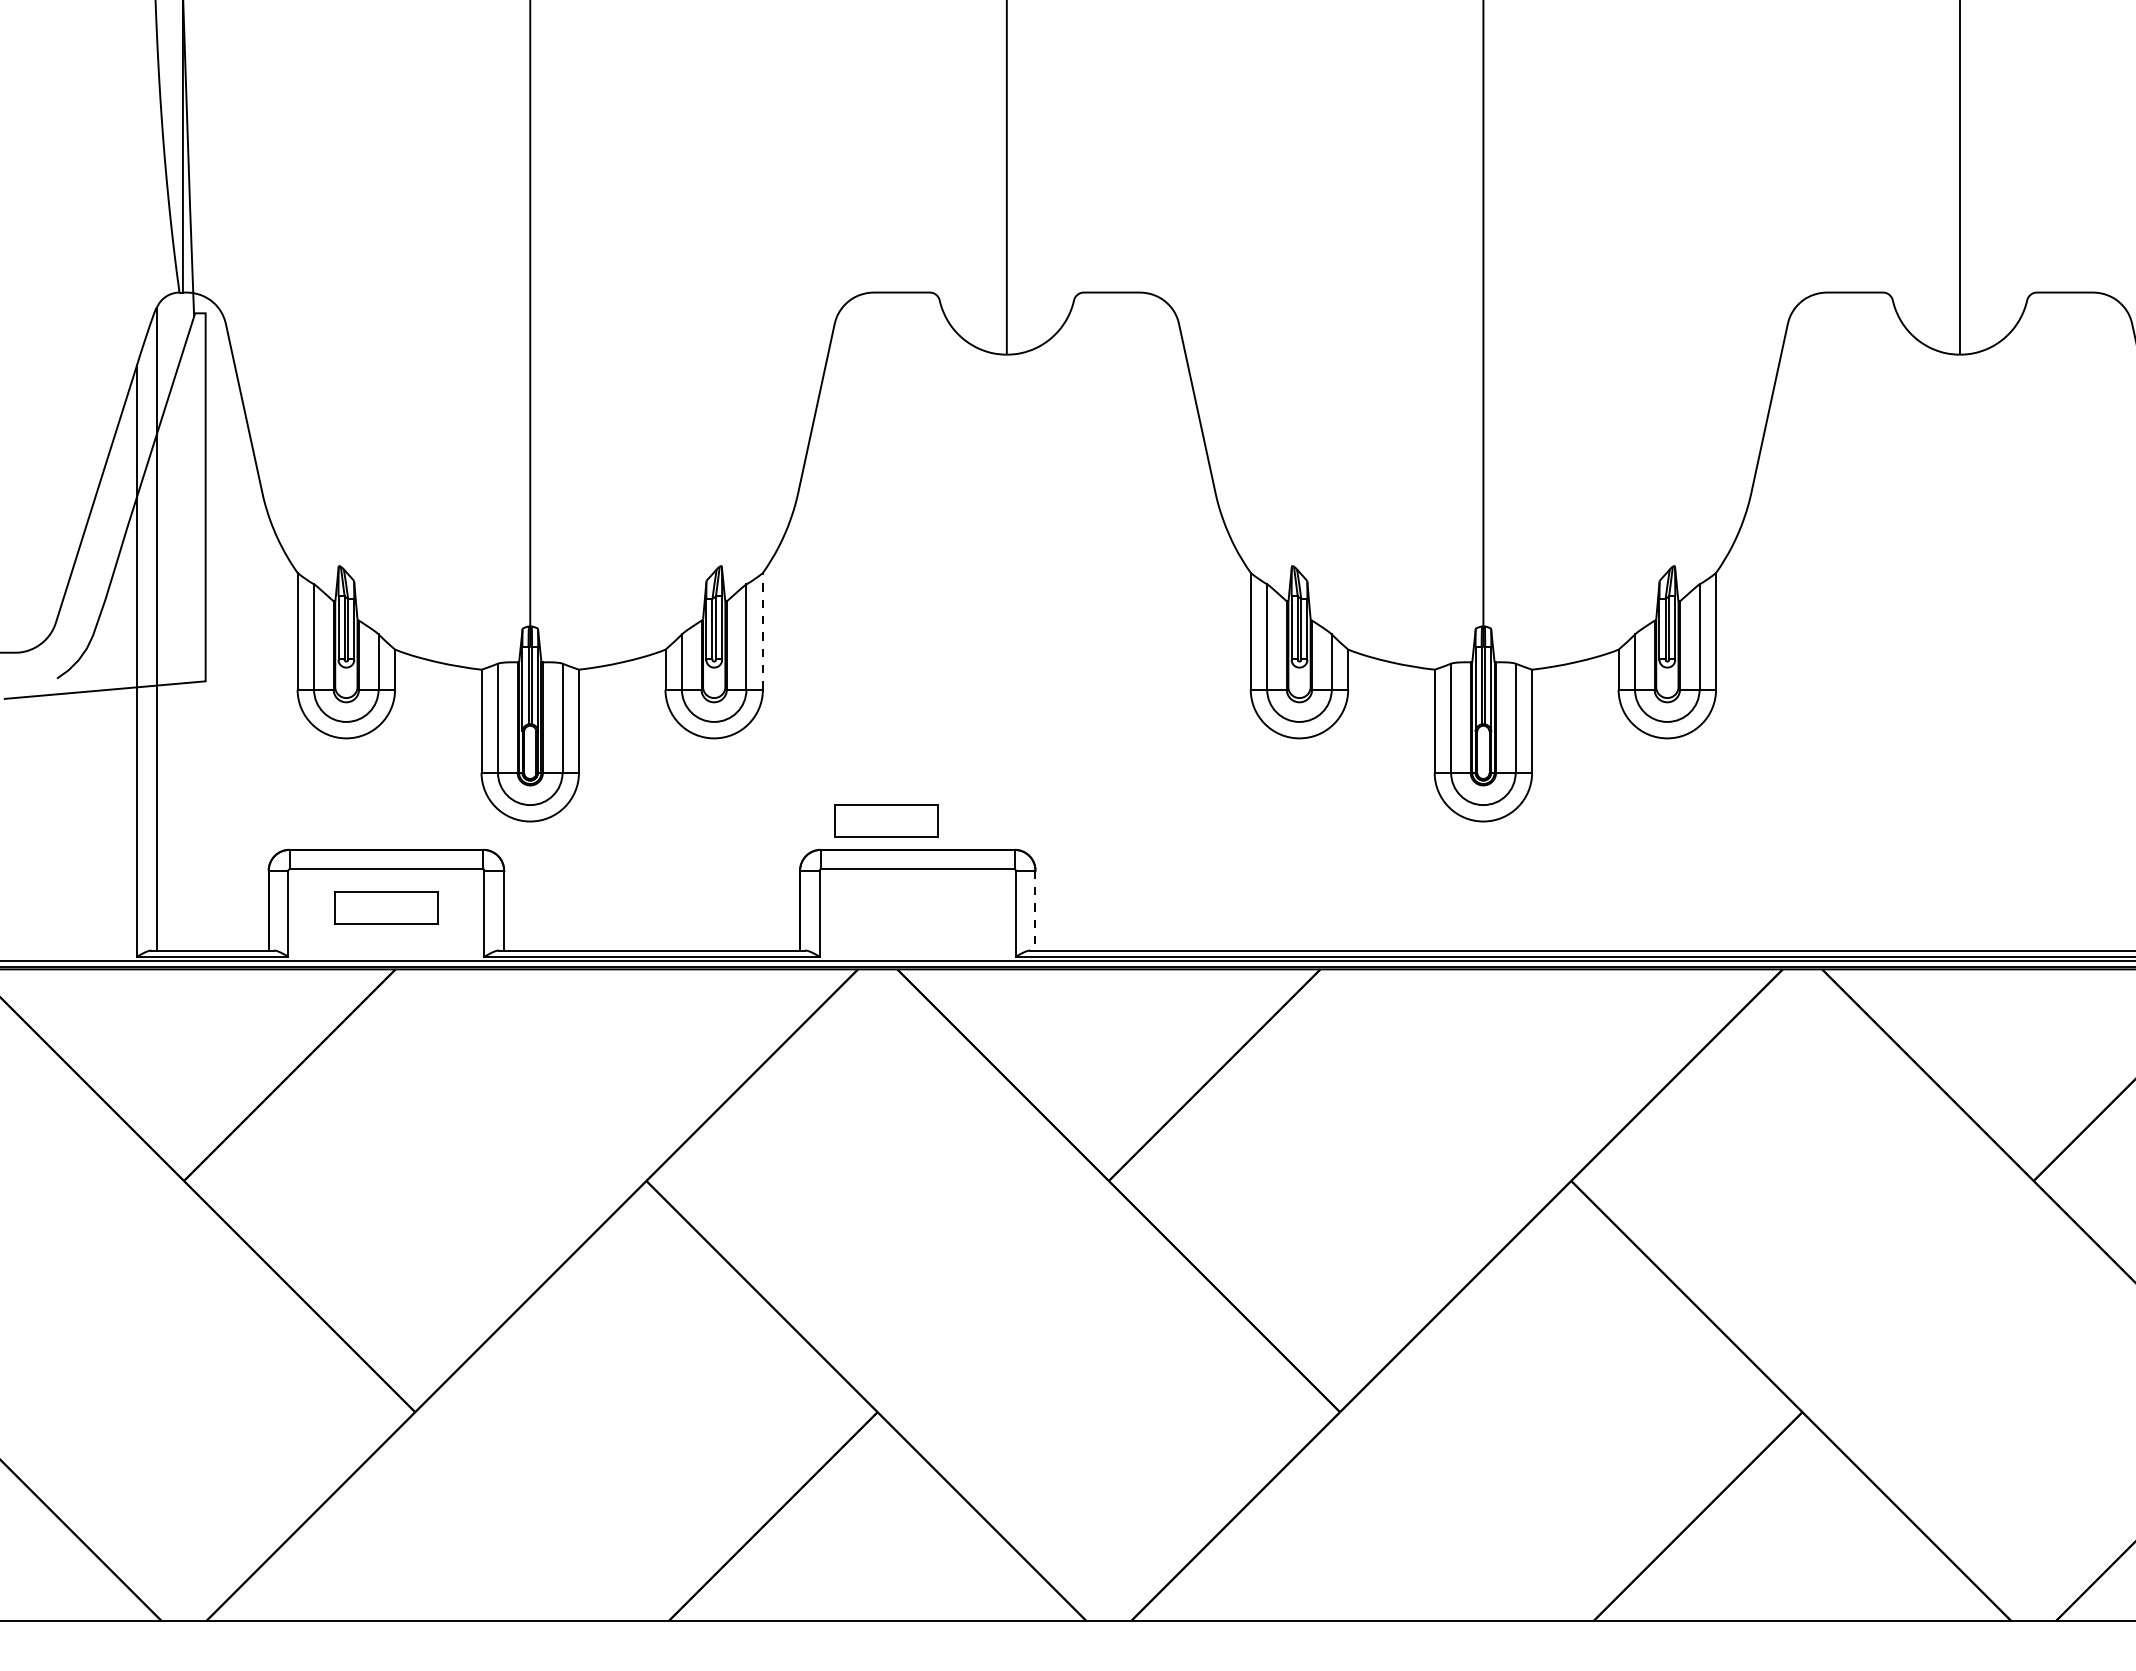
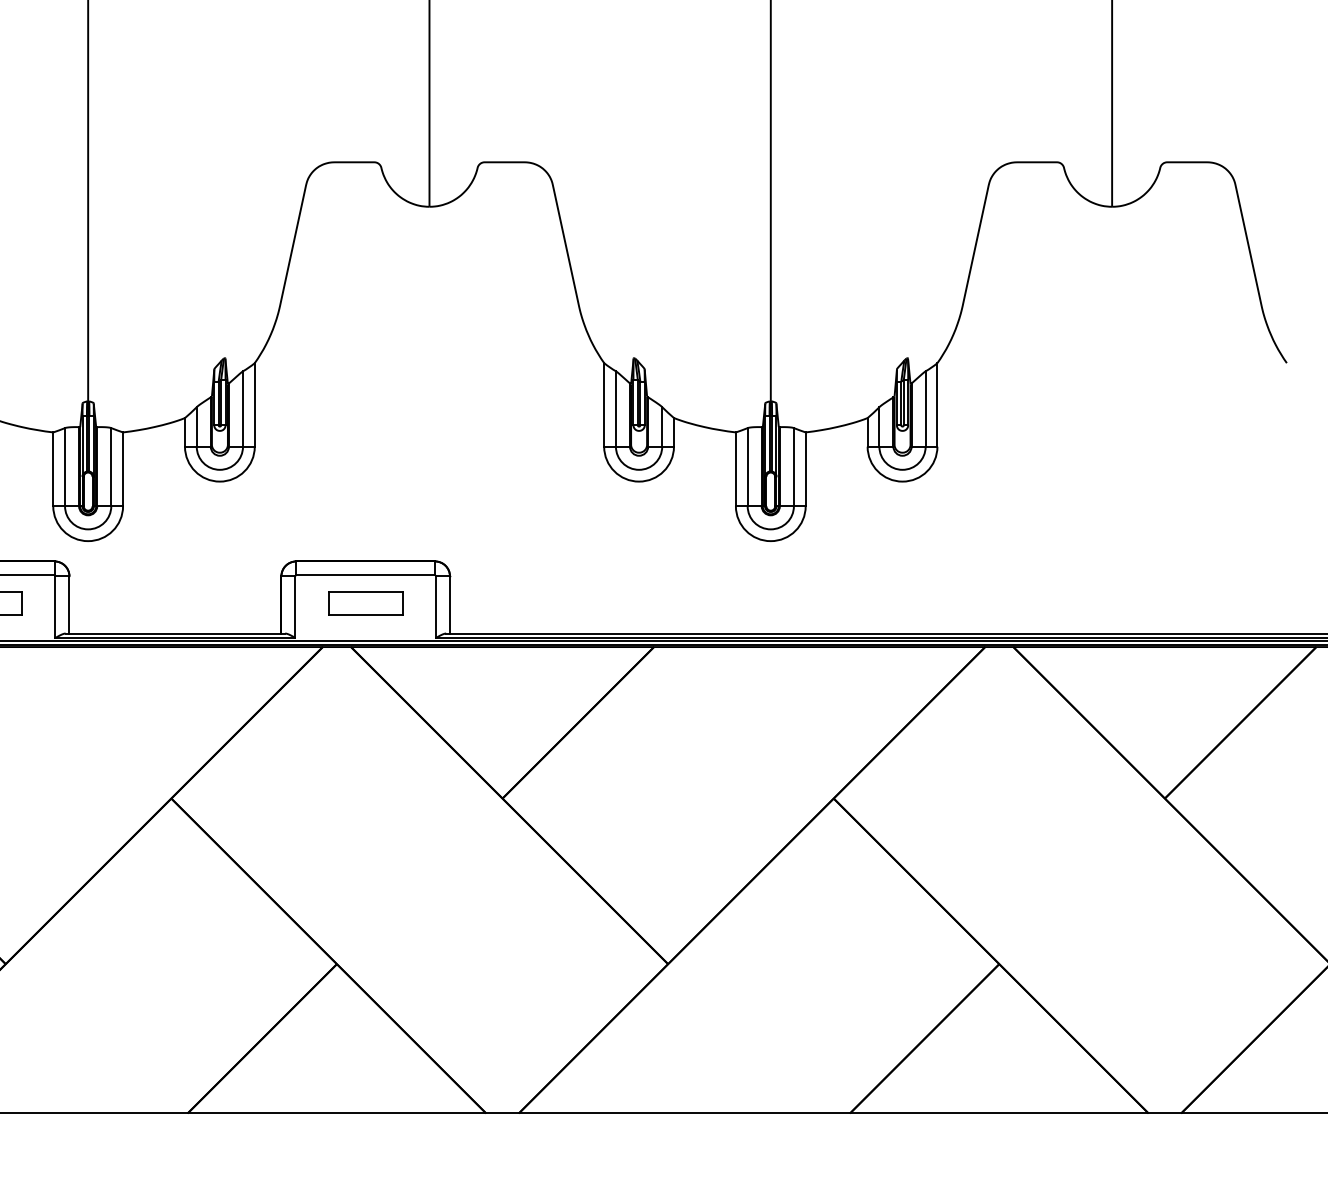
line: (762, 630) -> (254, 404), dashed -> solid
part: (886, 820) -> (365, 602), moved
line: (1035, 910) -> (450, 604), dashed -> solid

